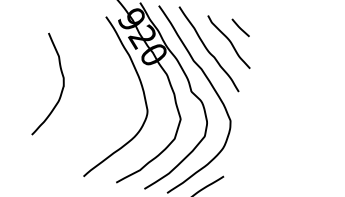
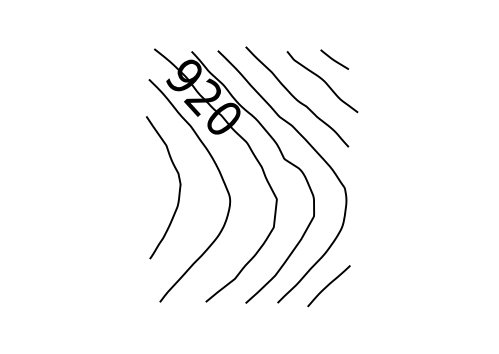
curve: (61, 90) -> (178, 191), moved

